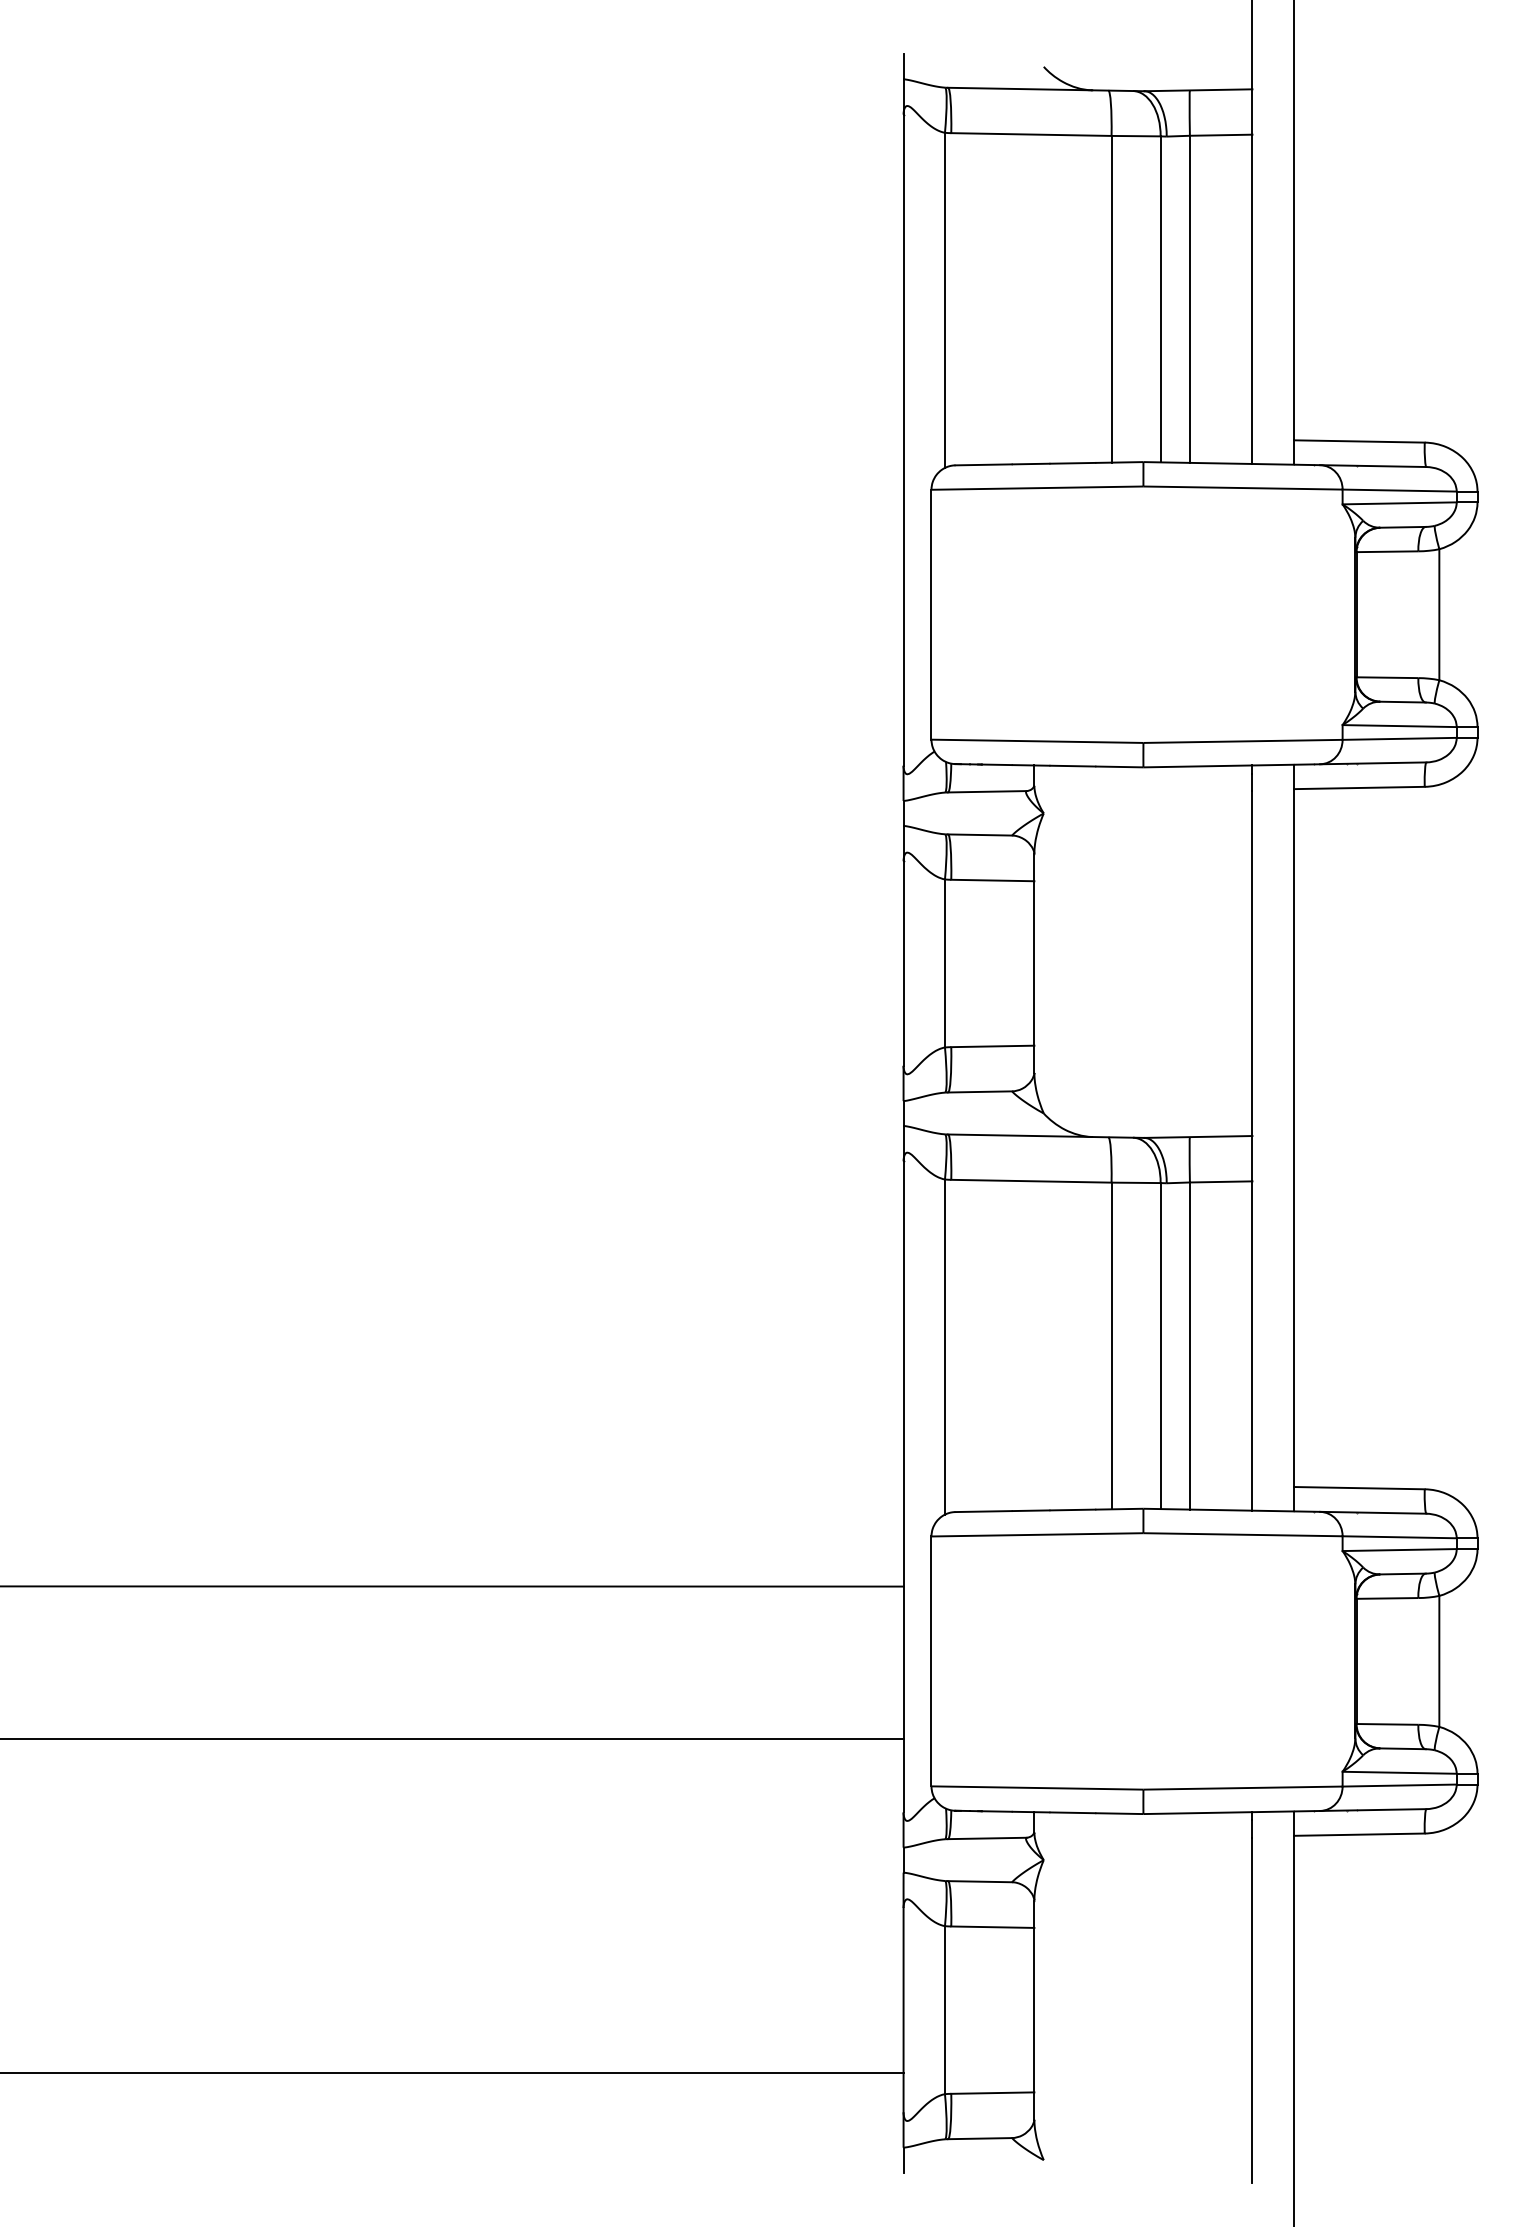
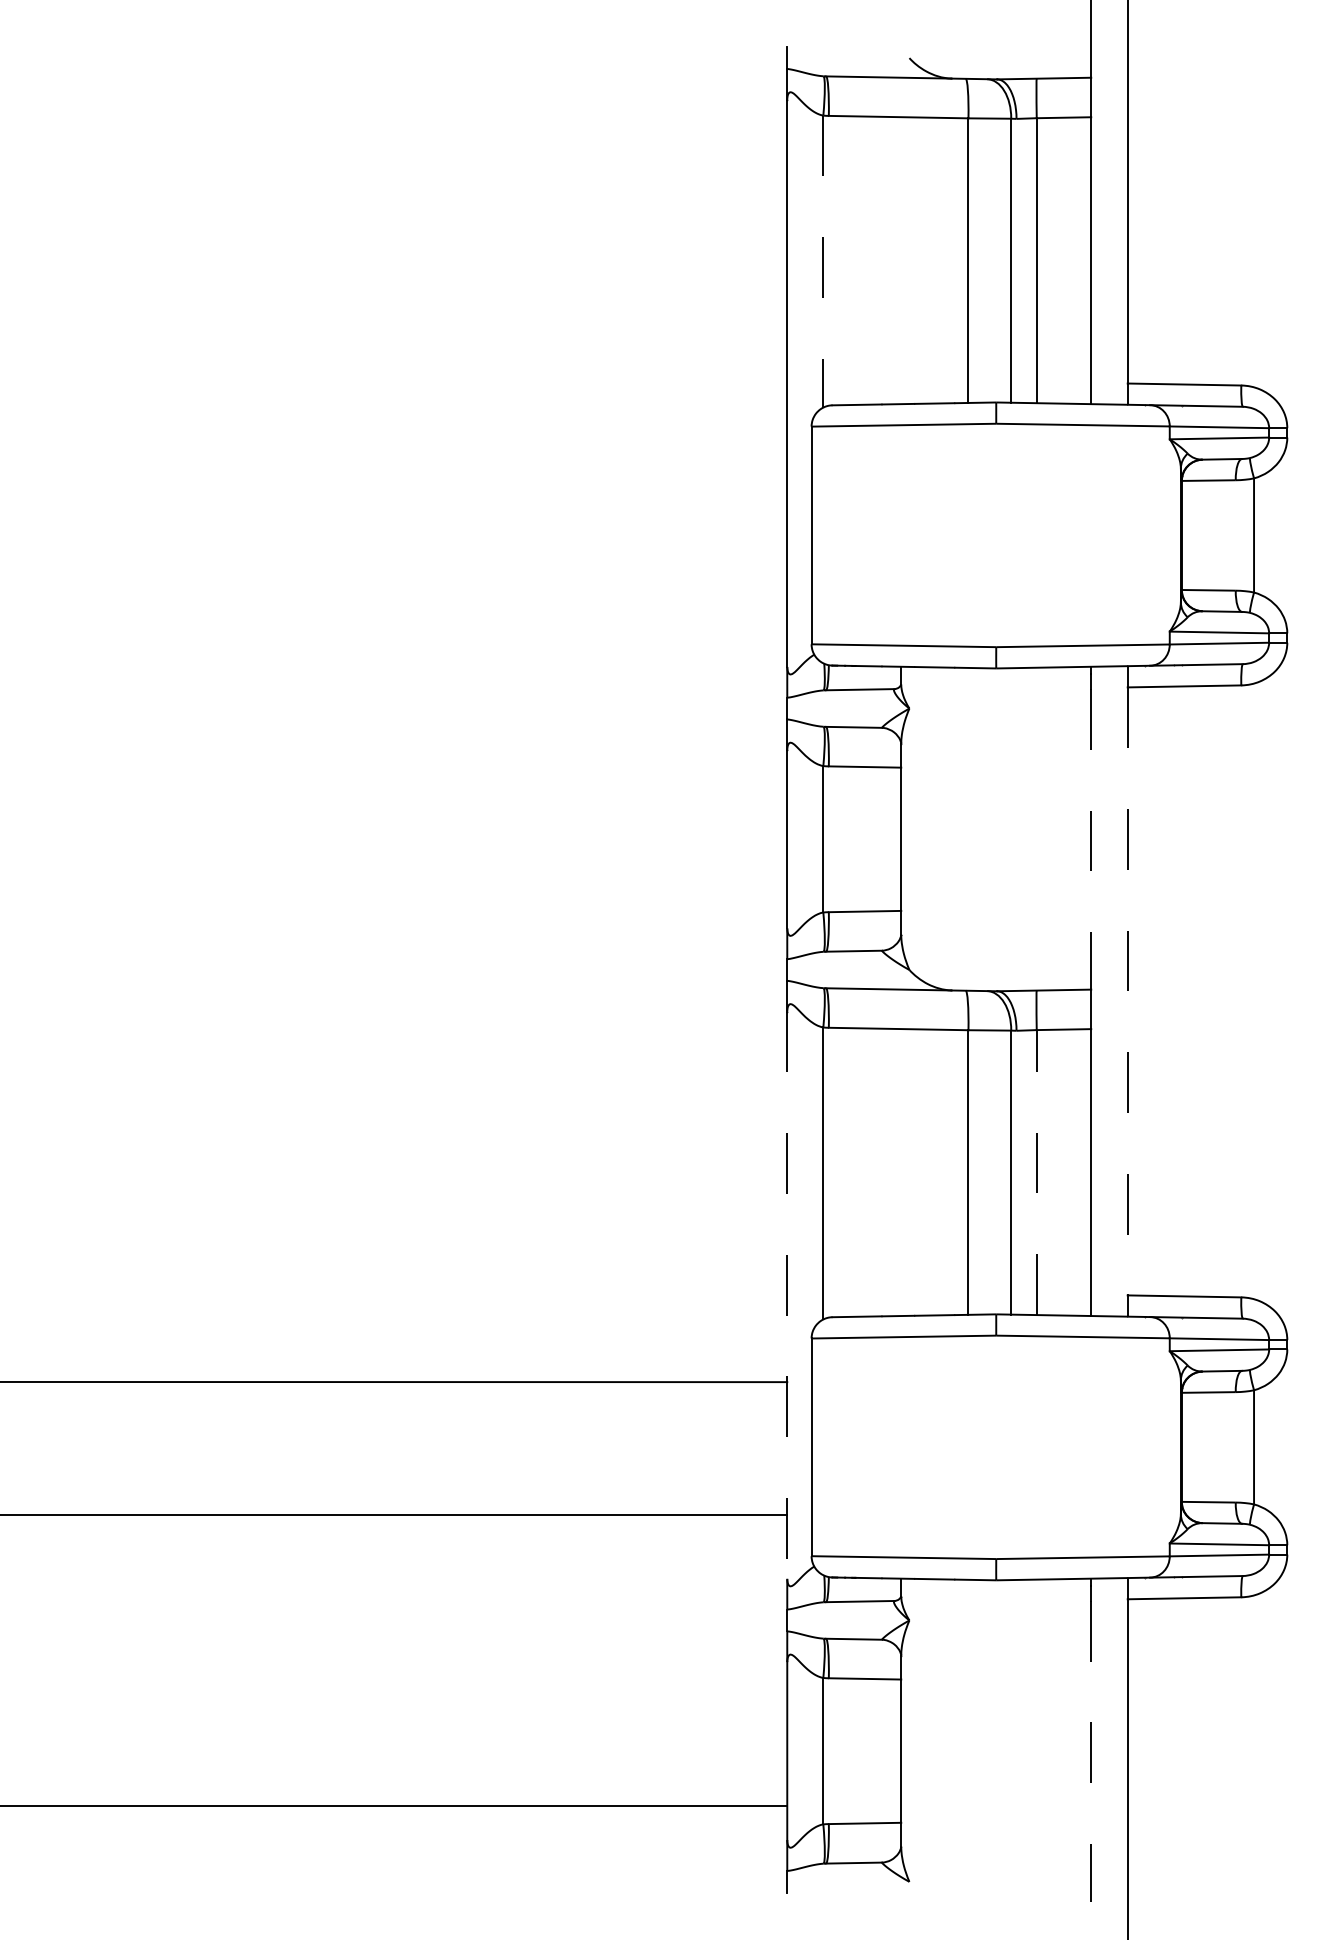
line: (944, 300) -> (822, 261), solid -> dashed
line: (1252, 963) -> (1091, 839), solid -> dashed
line: (1294, 1138) -> (1127, 991), solid -> dashed
line: (1189, 1346) -> (1036, 1172), solid -> dashed
line: (903, 1487) -> (787, 1295), solid -> dashed
line: (1252, 2010) -> (1091, 1751), solid -> dashed

